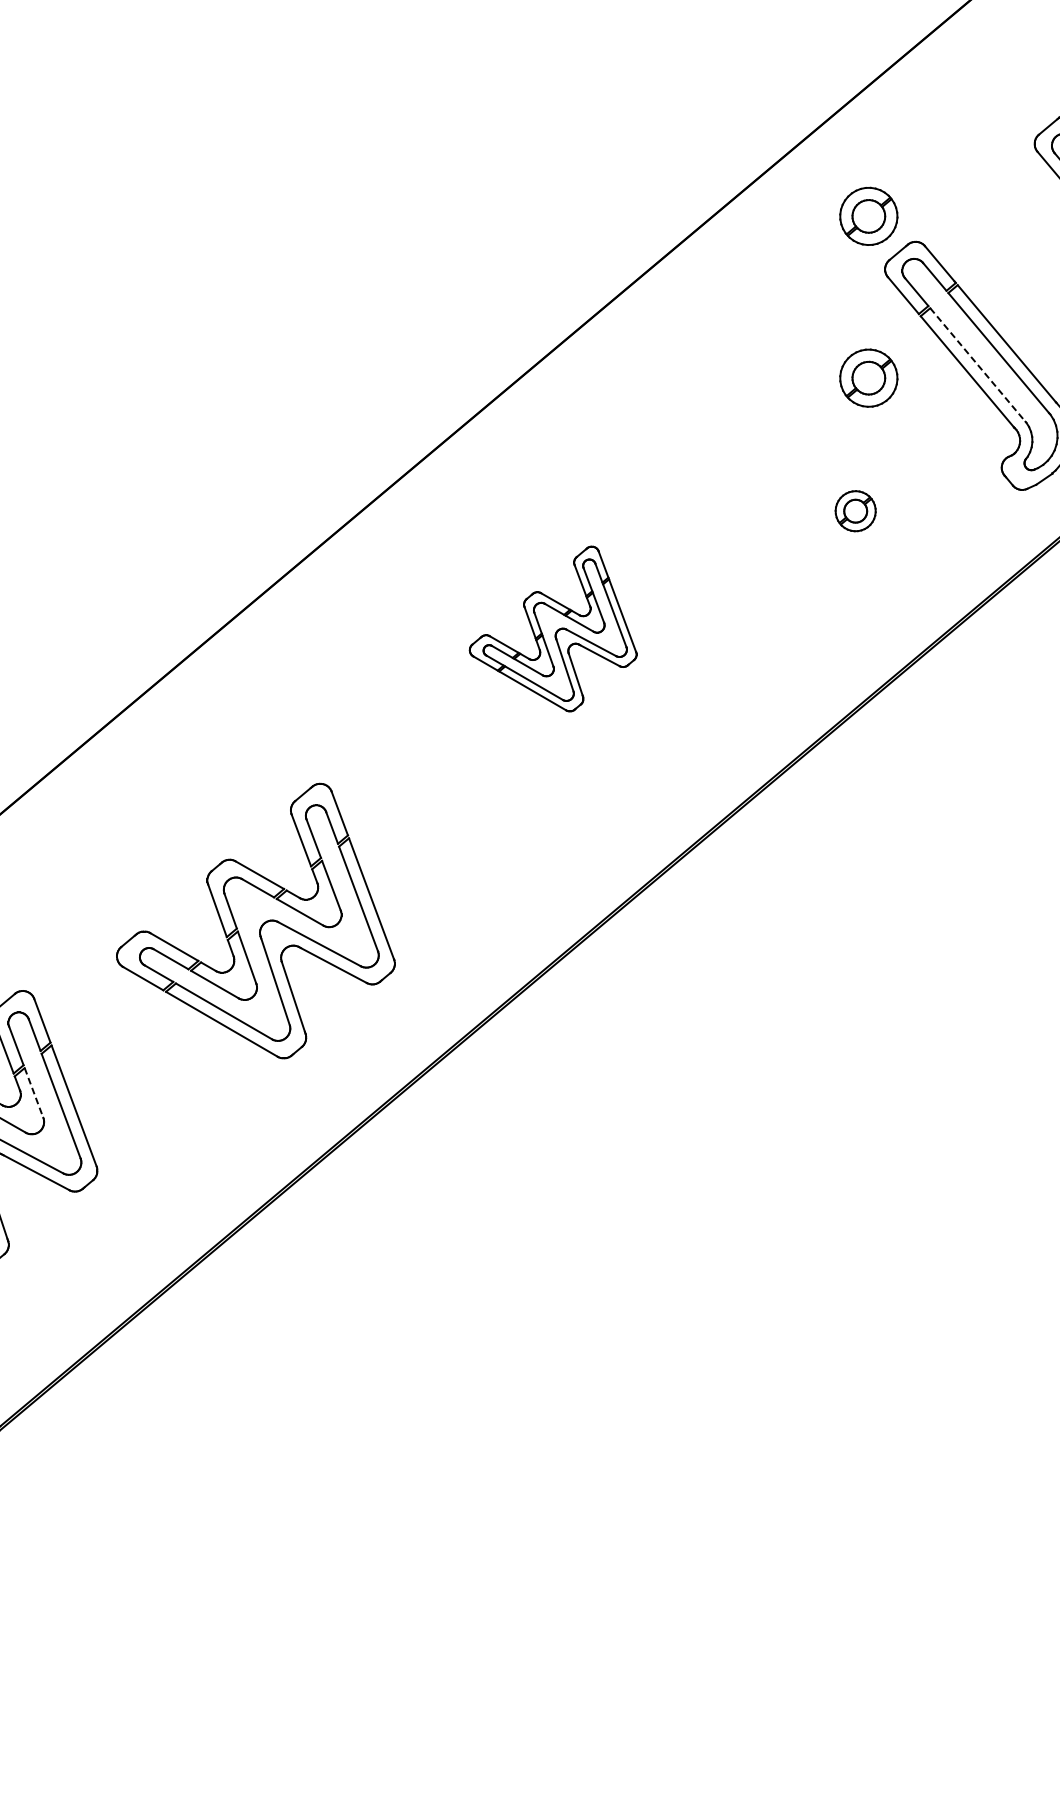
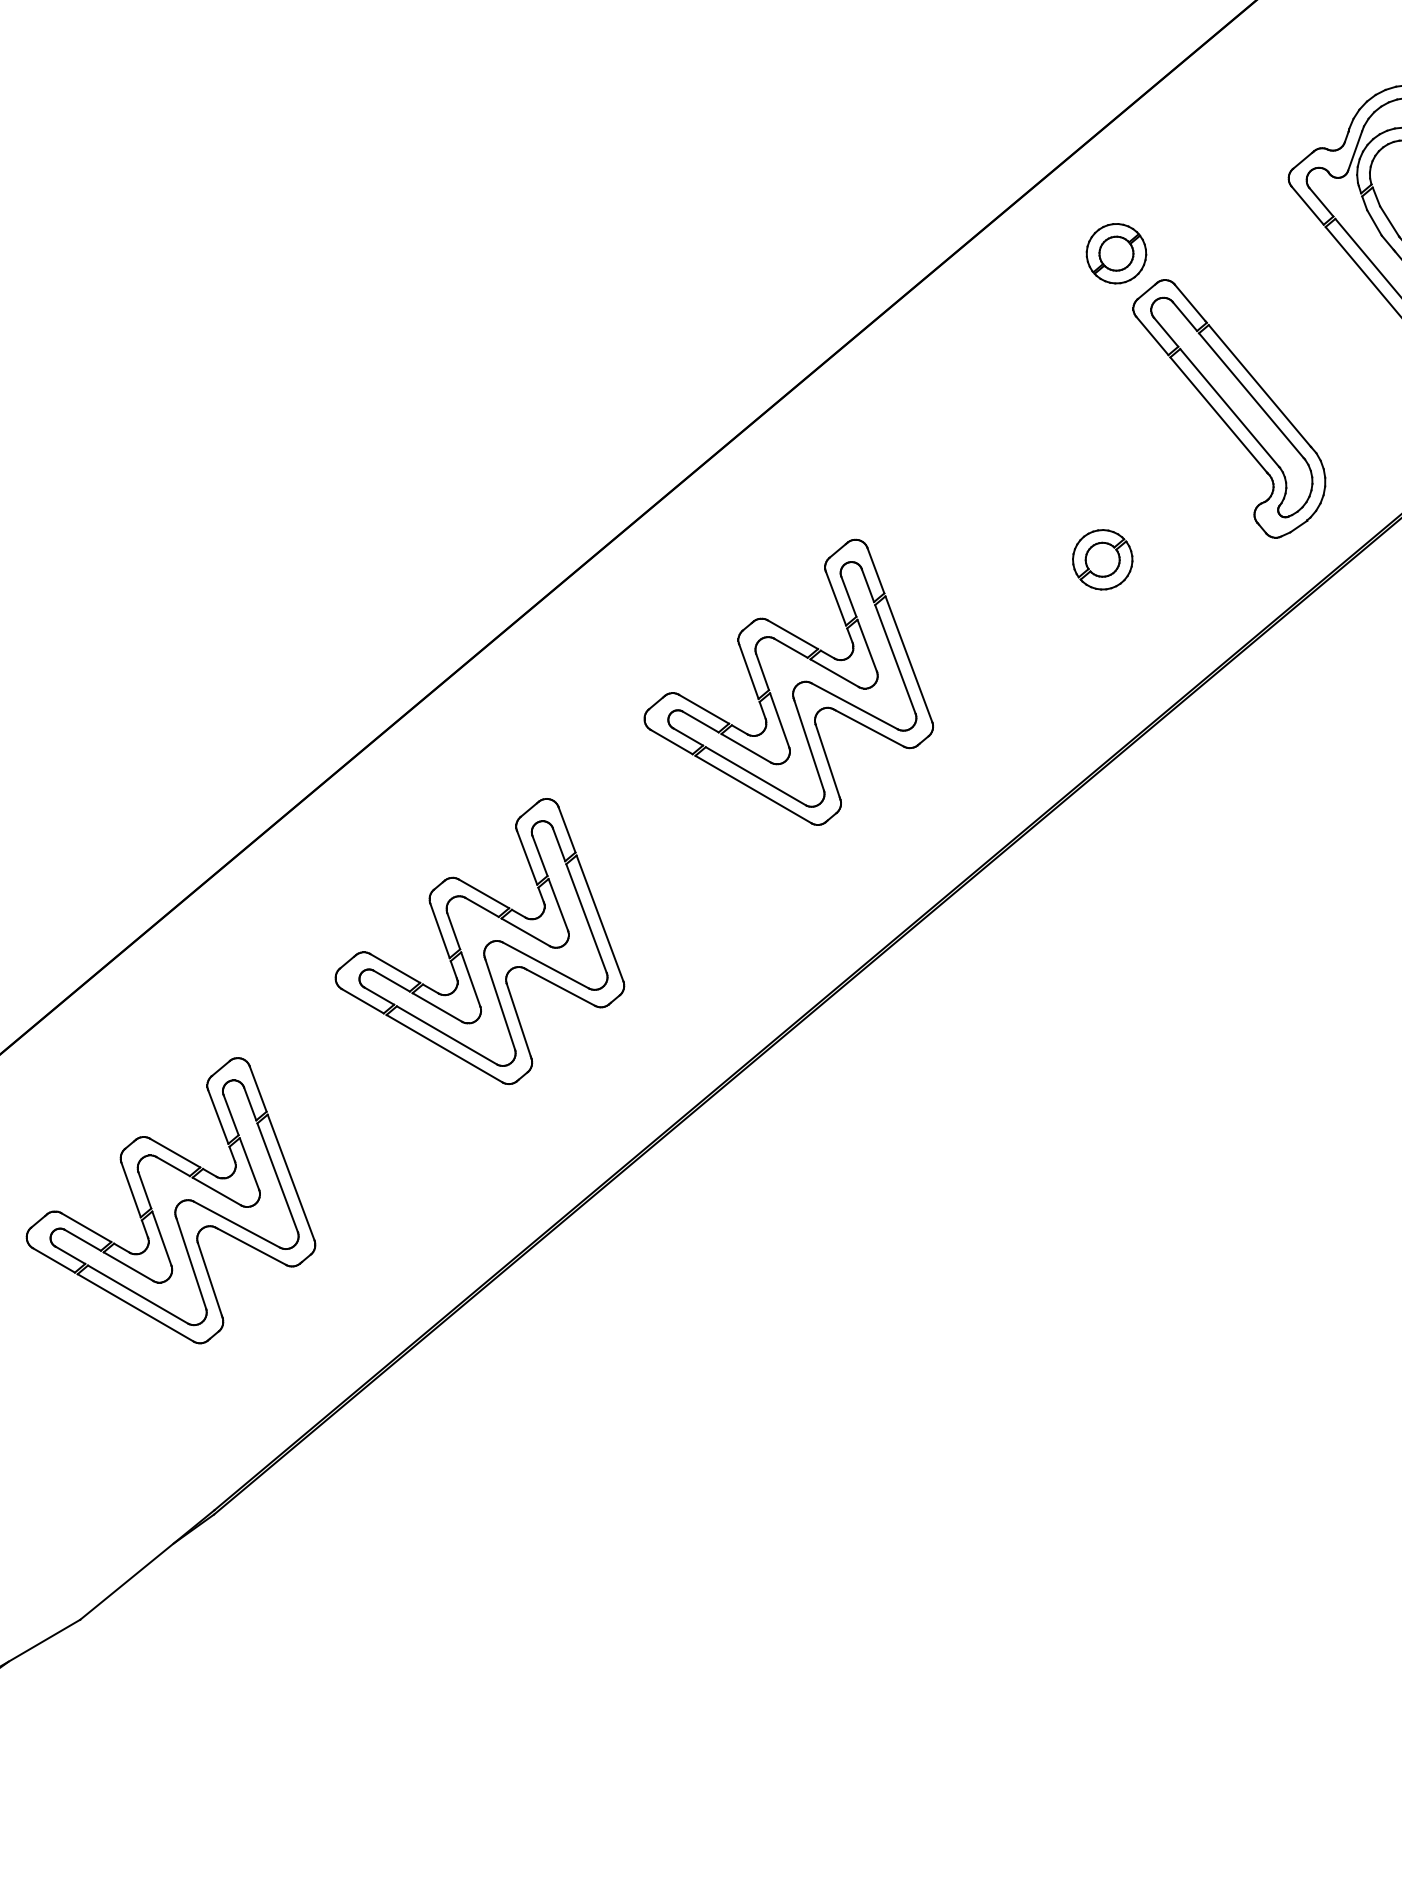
line: (977, 365) -> (1229, 408), dashed -> solid
part: (868, 377) -> (1116, 421), removed
part: (855, 510) -> (1102, 559), size x1.43
part: (553, 628) -> (788, 681), size x1.67
part: (255, 921) -> (479, 941), moved
line: (34, 1092) -> (249, 1163), dashed -> solid

